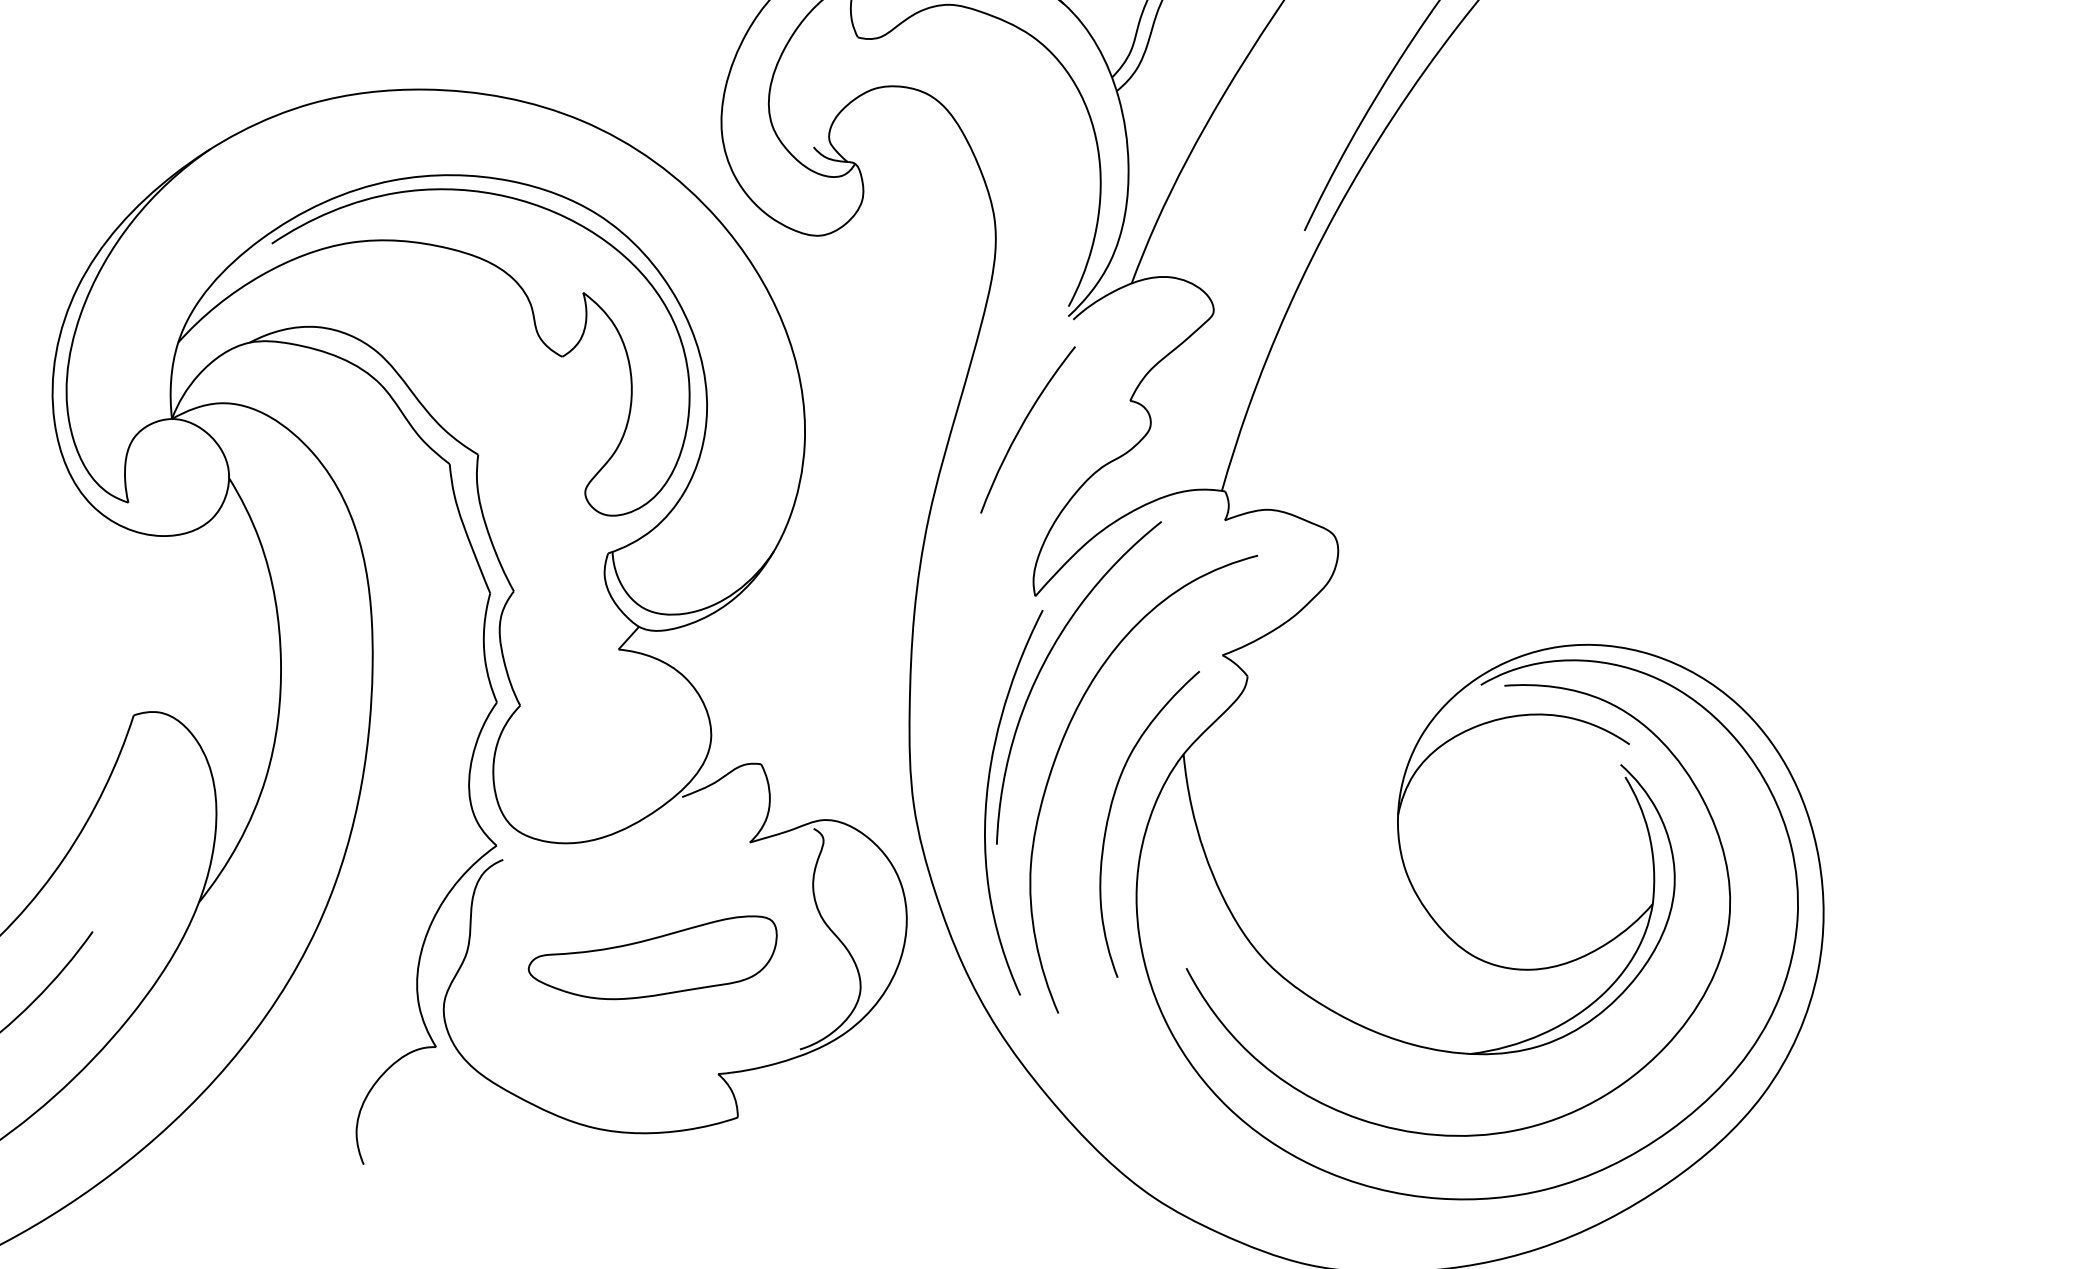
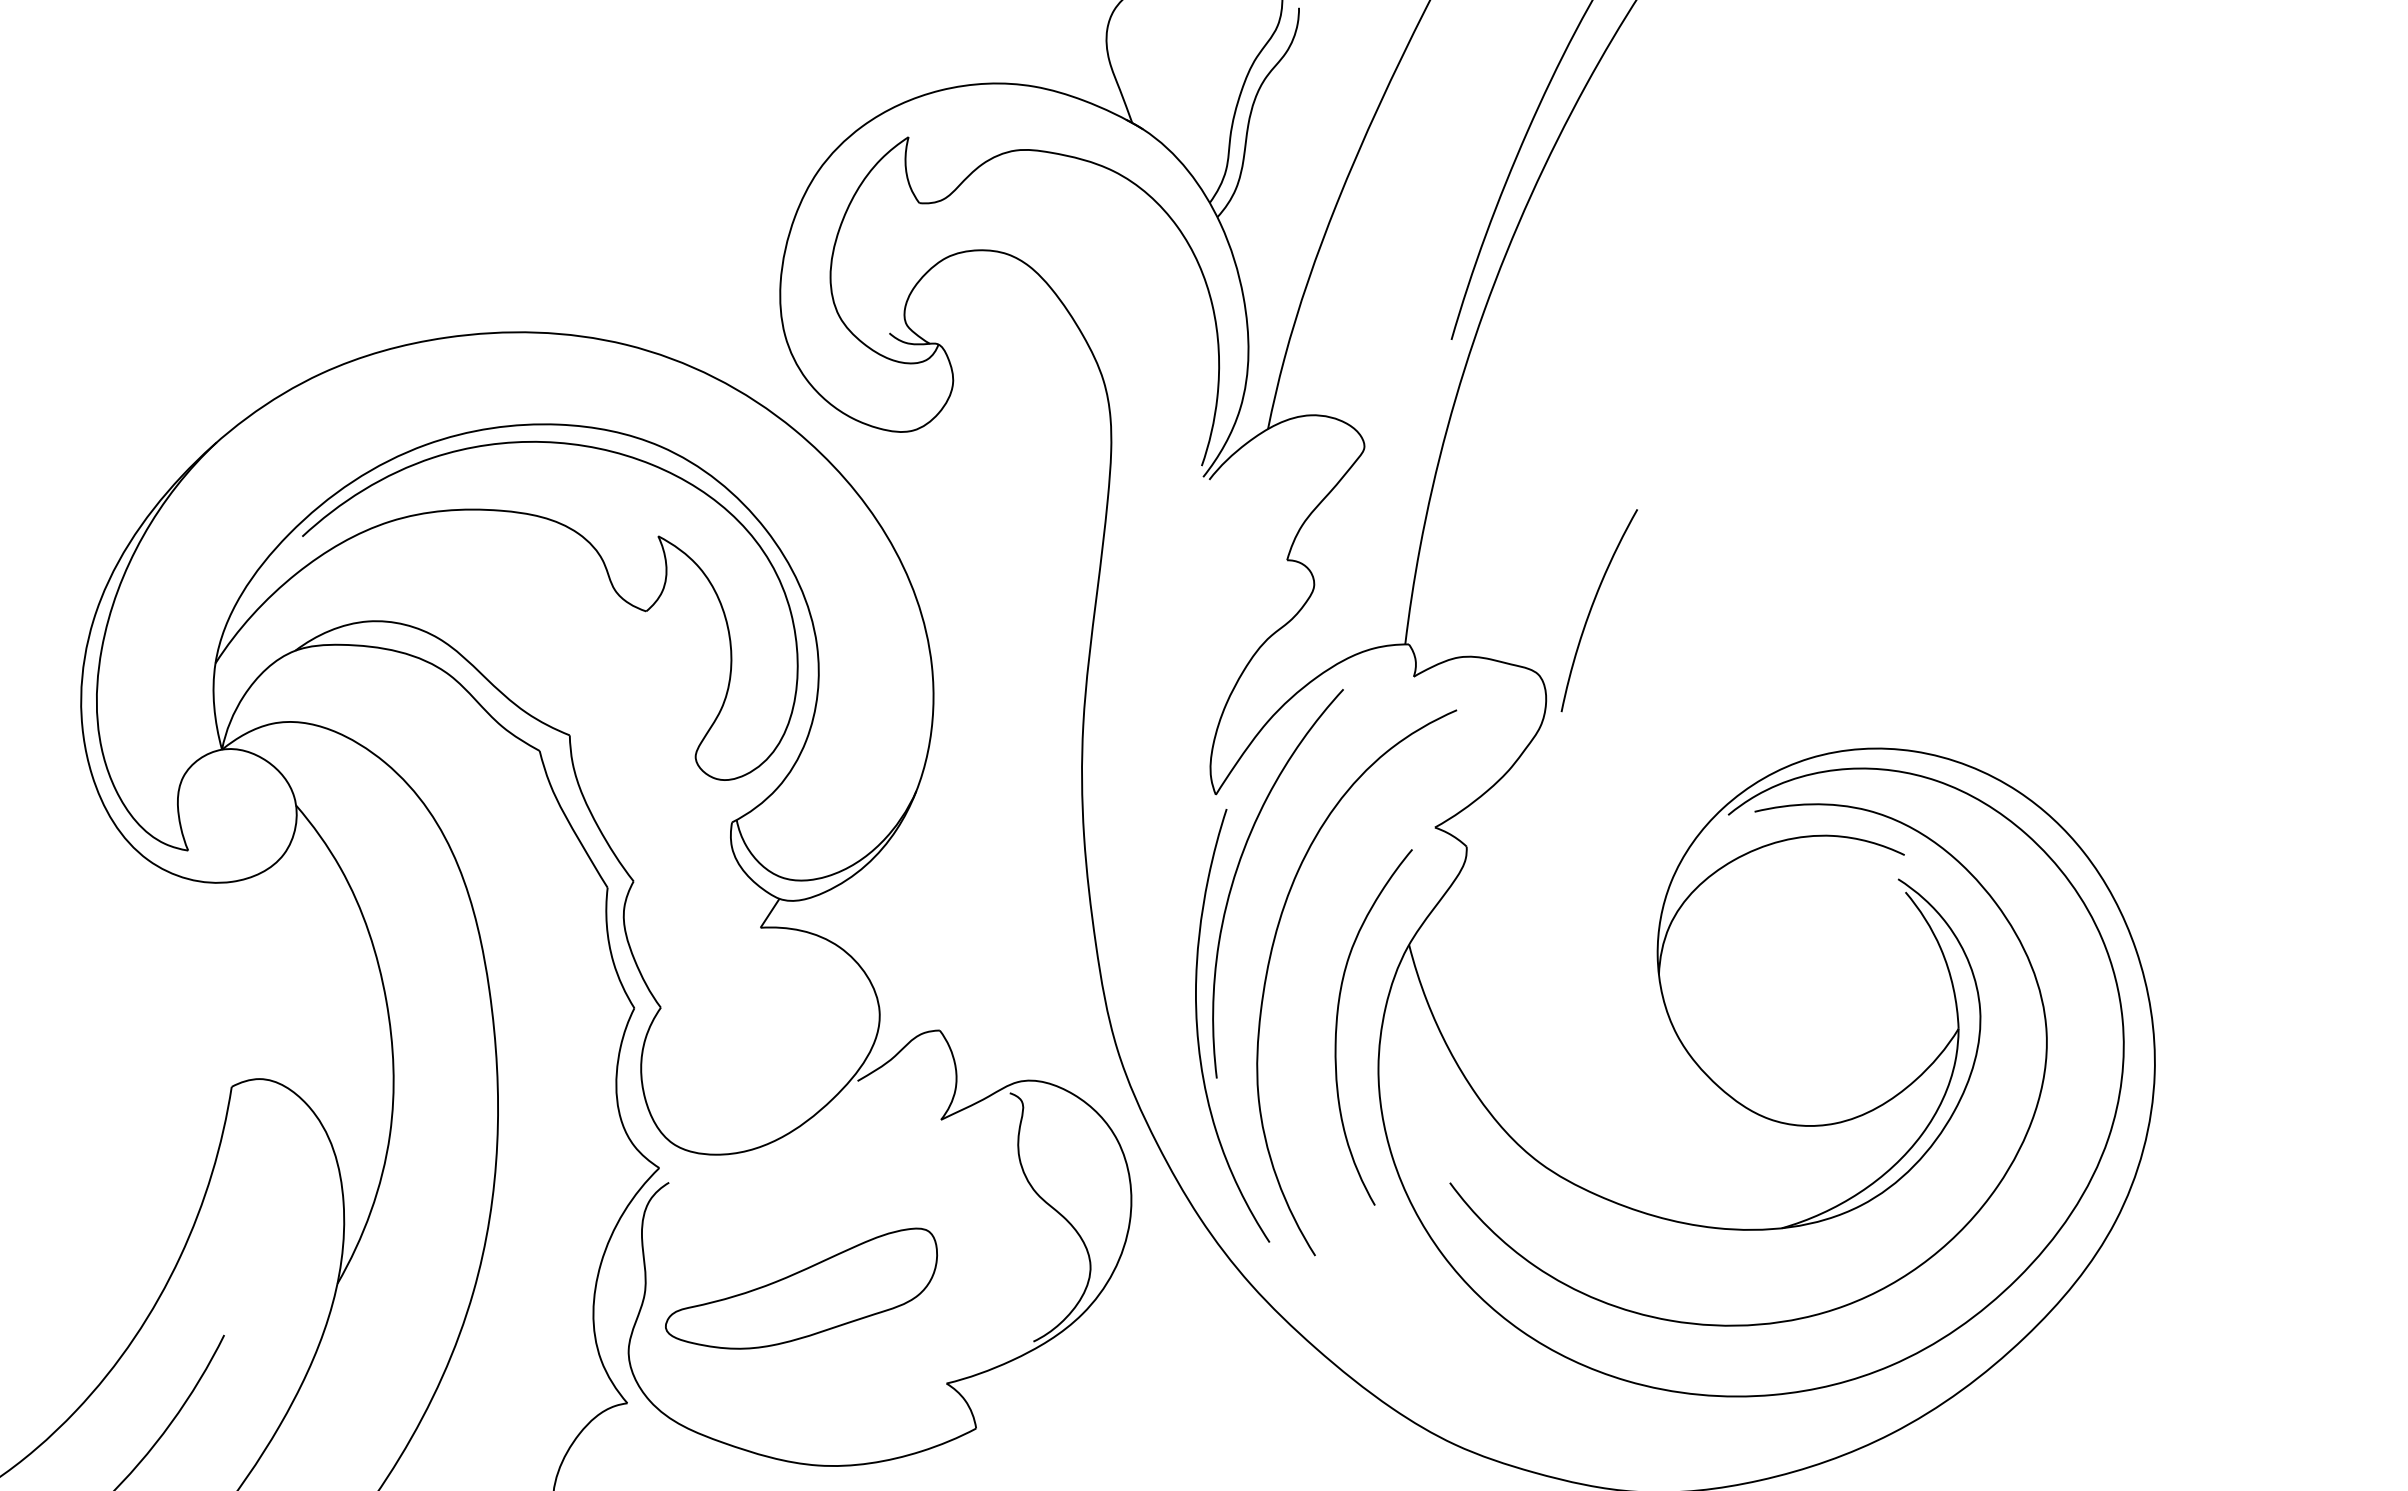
curve: (1022, 427) -> (1592, 608), moved
part: (652, 953) -> (801, 1288), moved

